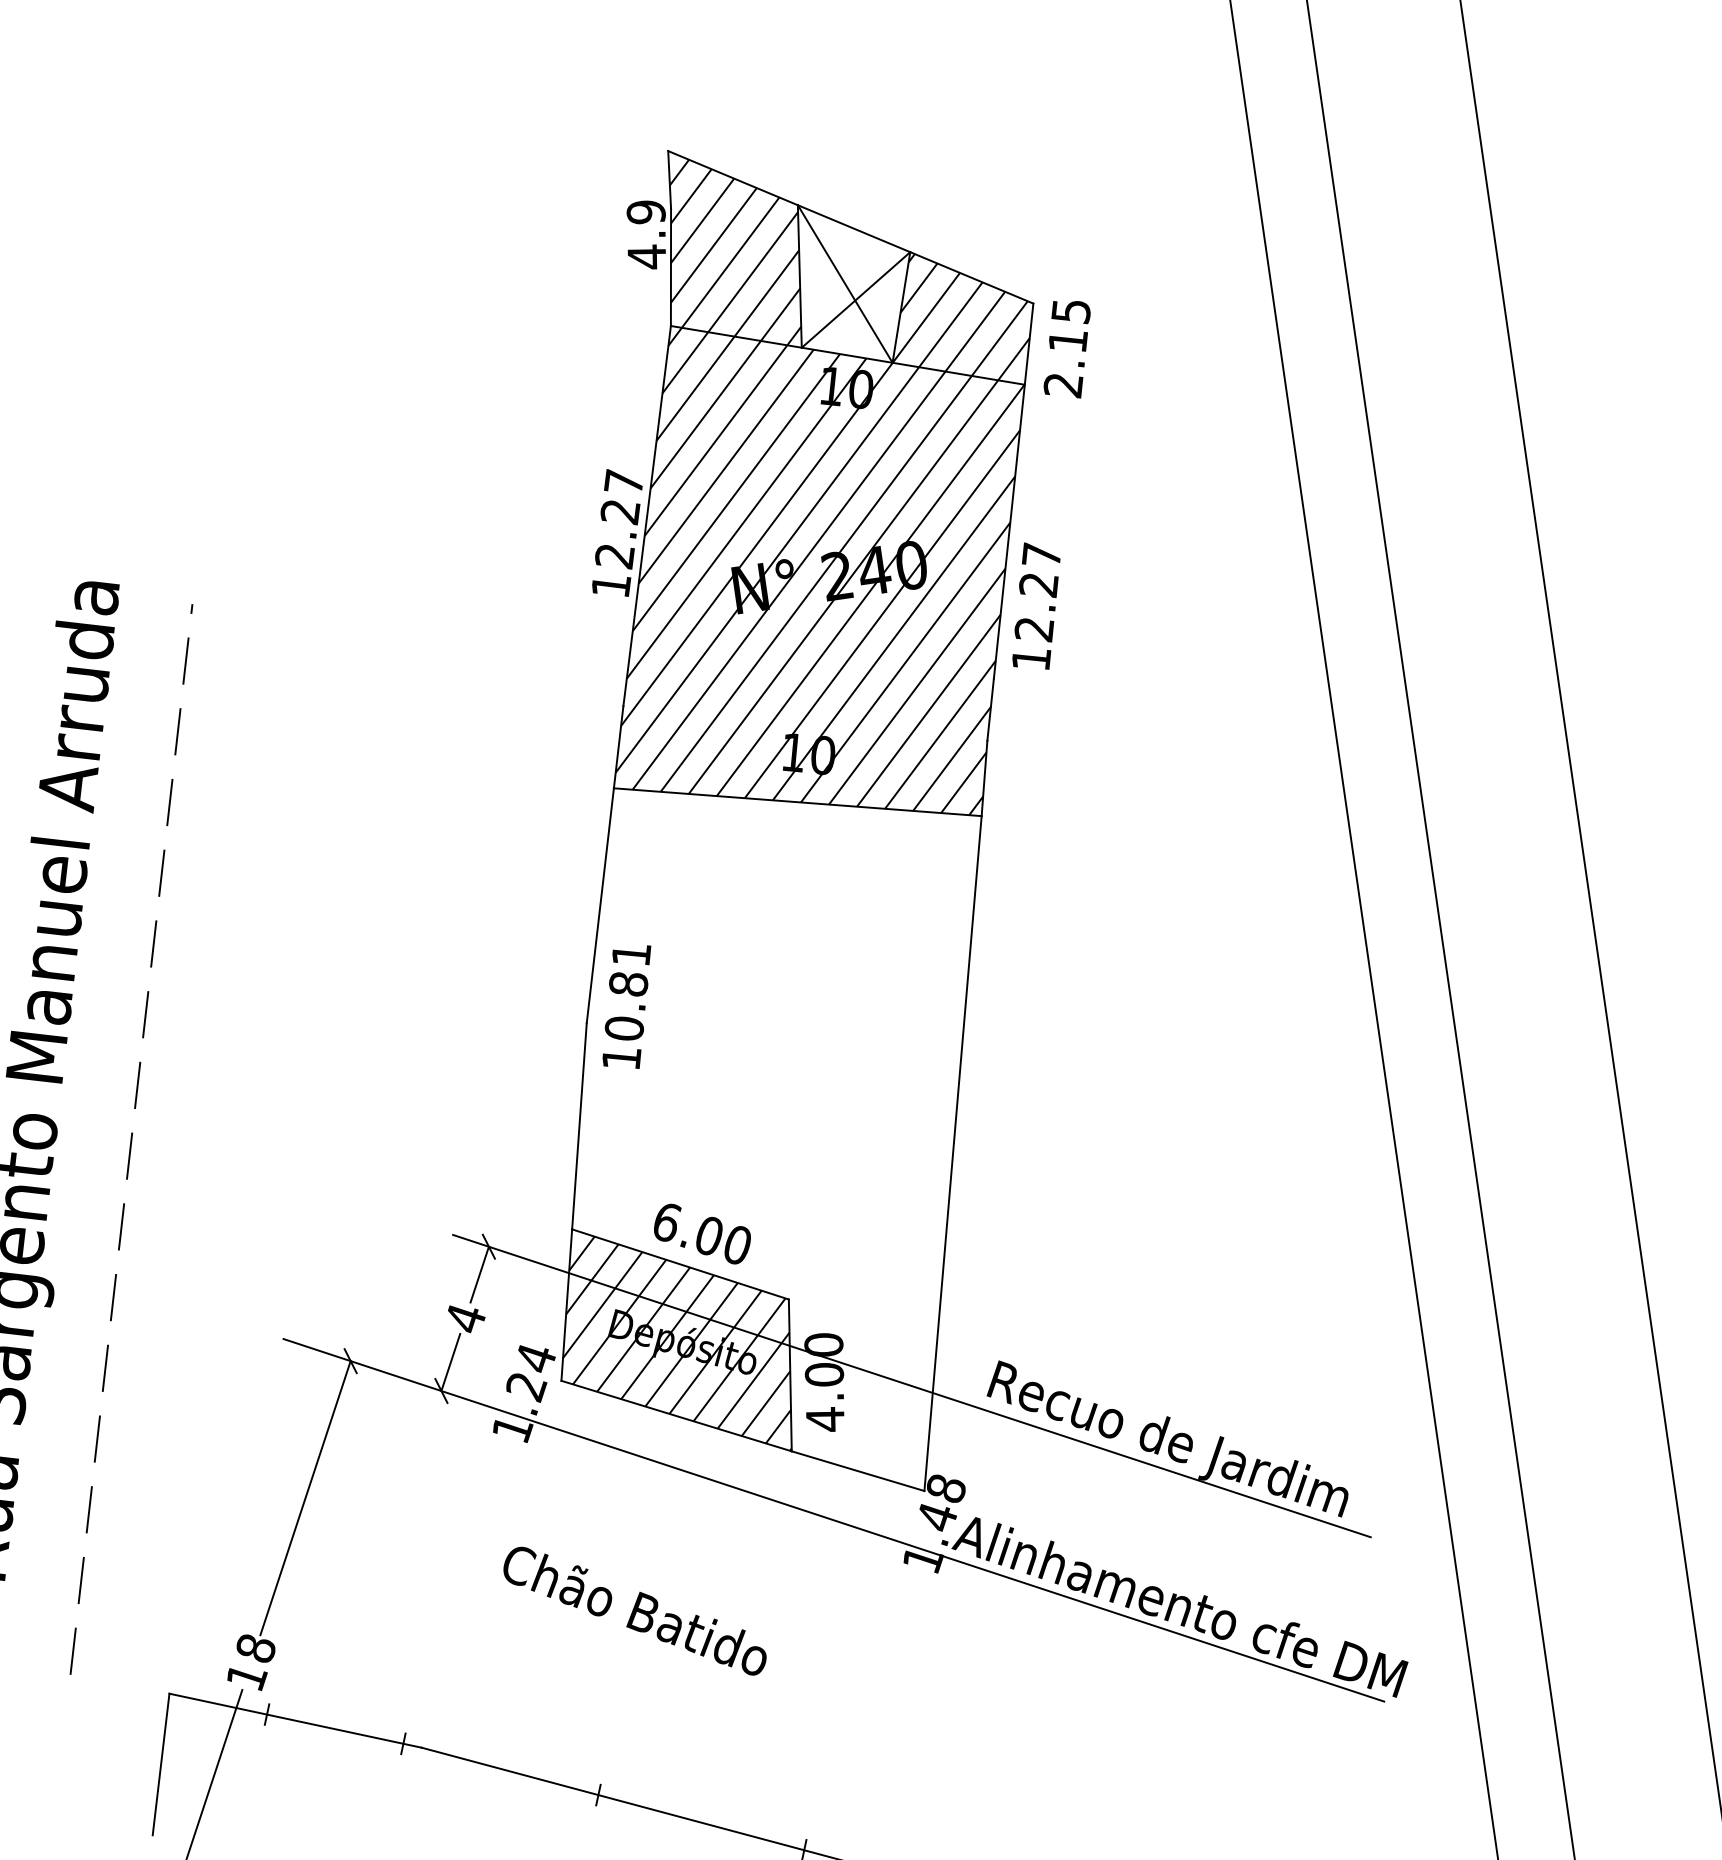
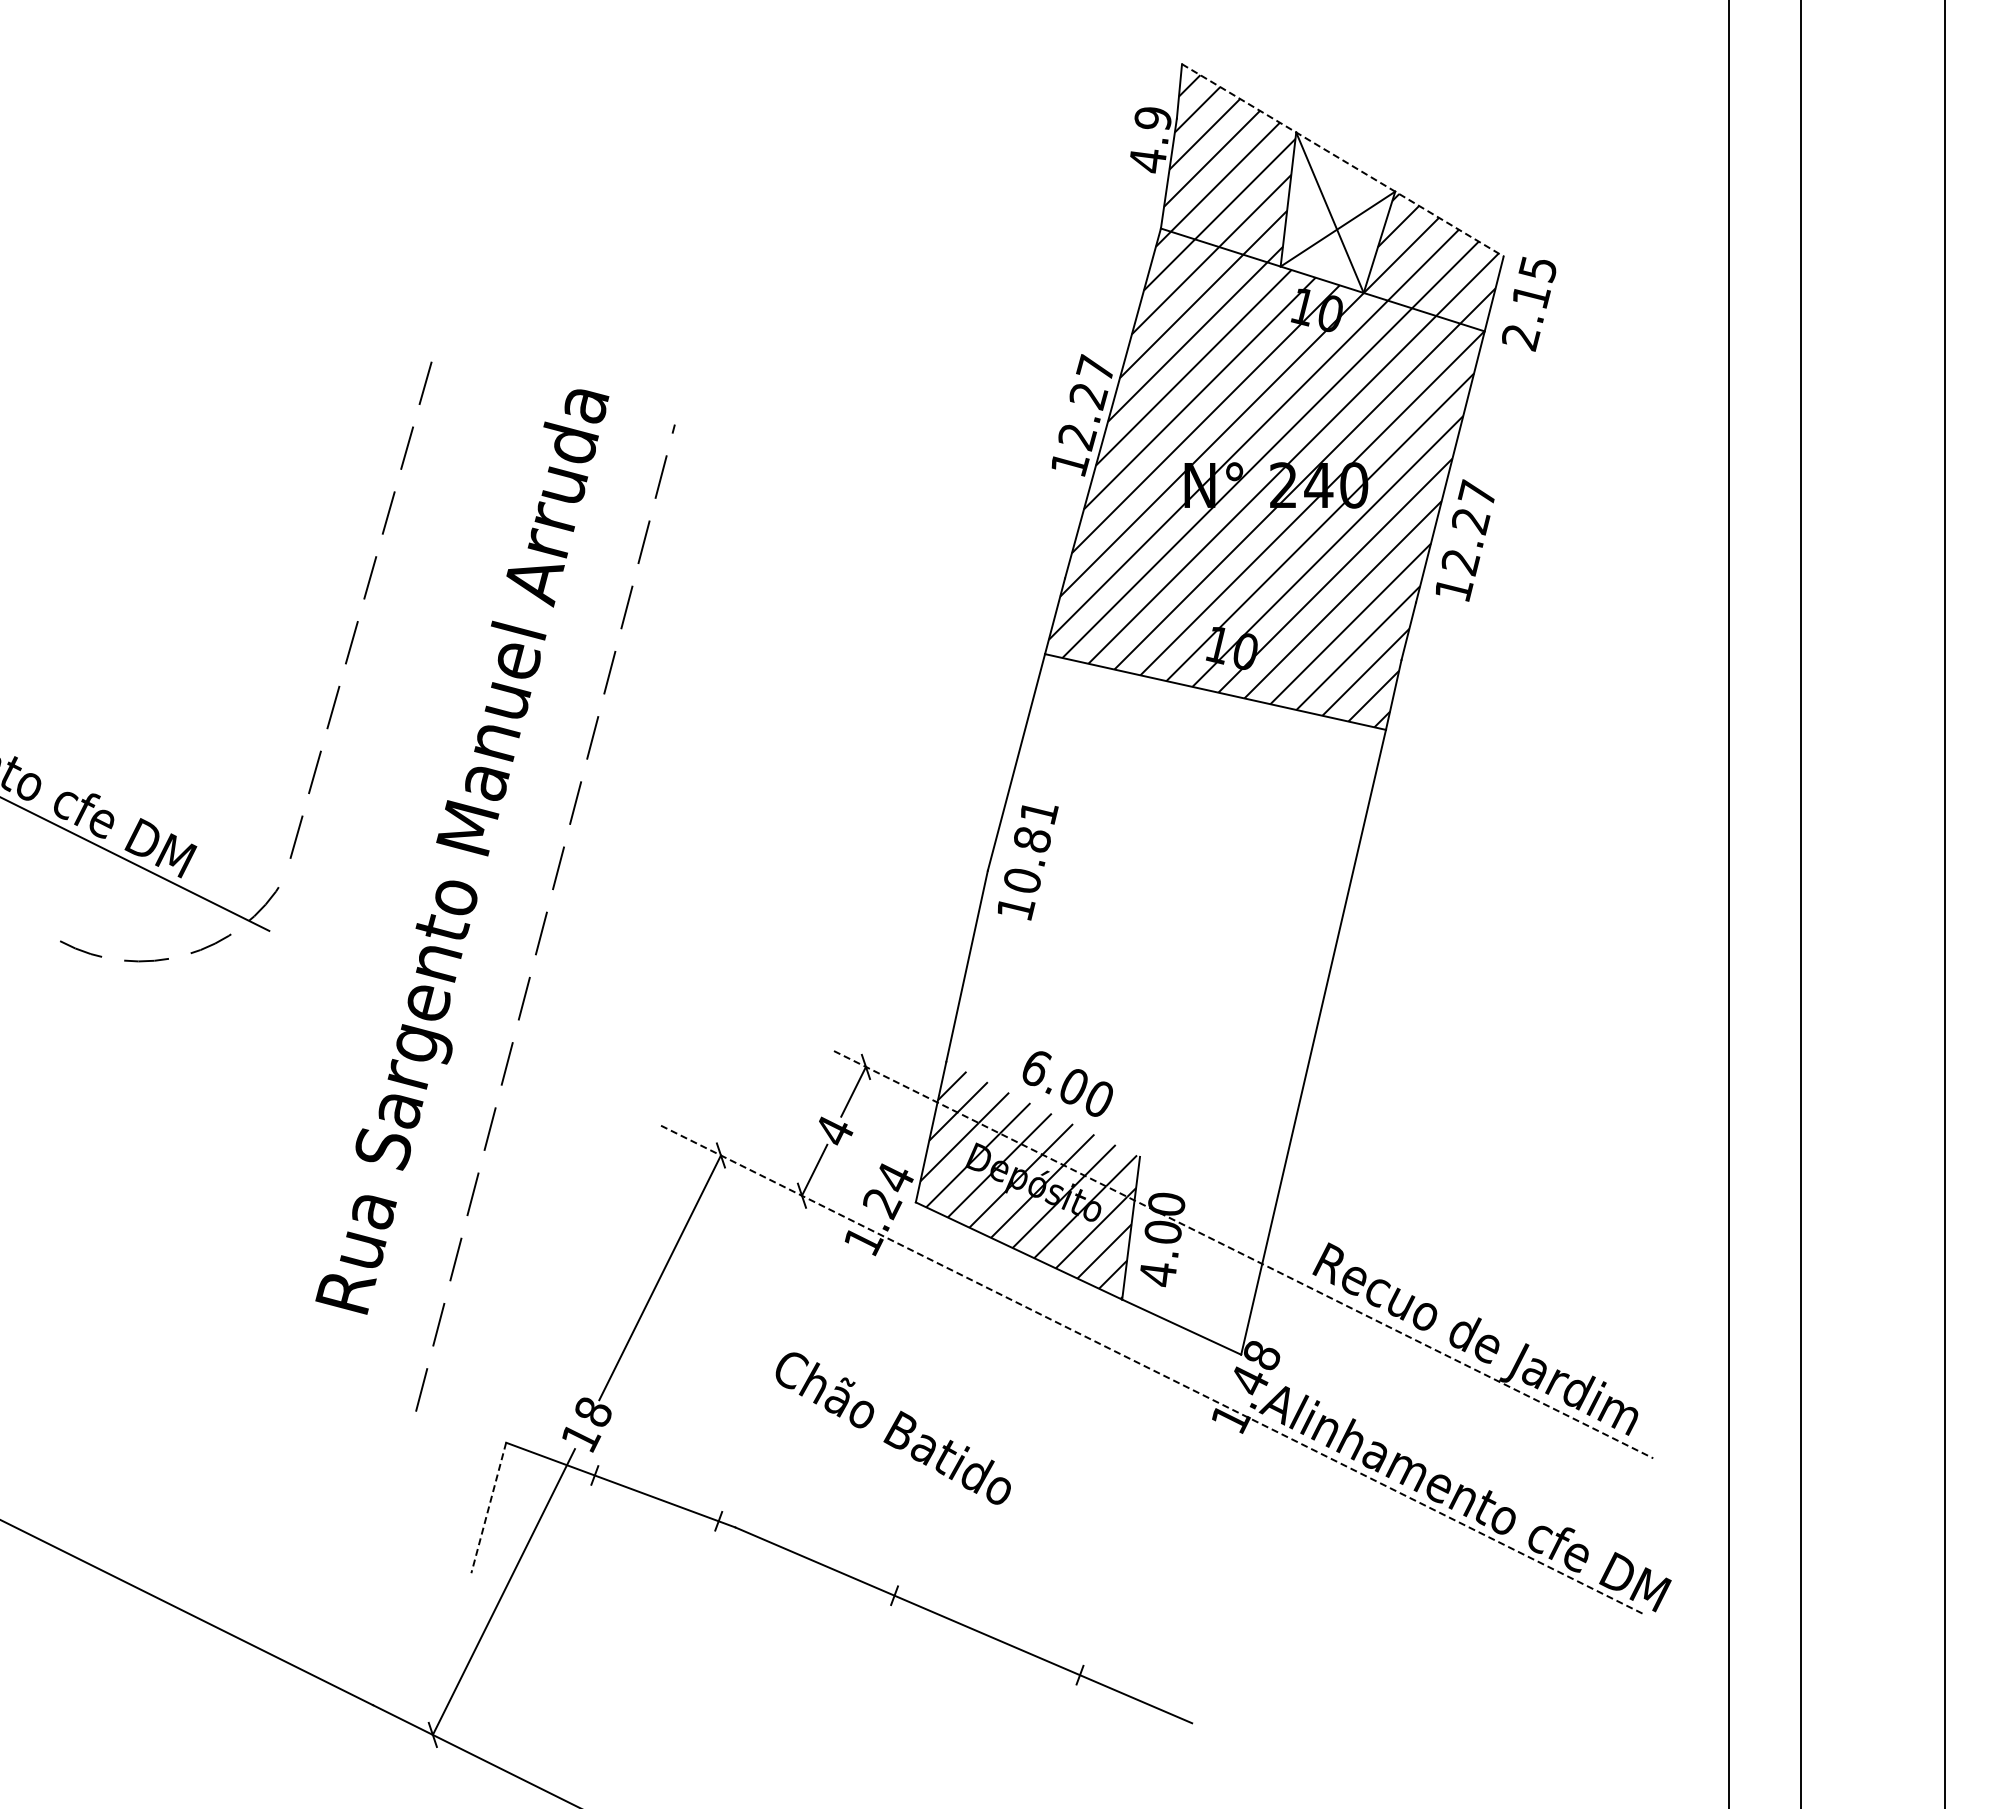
line: (851, 227) -> (1343, 160), solid -> dashed
line: (680, 1263) -> (1043, 1108), removed
line: (912, 1385) -> (1244, 1254), solid -> dashed
line: (833, 1519) -> (1152, 1369), solid -> dashed
text: (633, 1611) -> (892, 1428), moved
line: (160, 1764) -> (488, 1507), solid -> dashed

